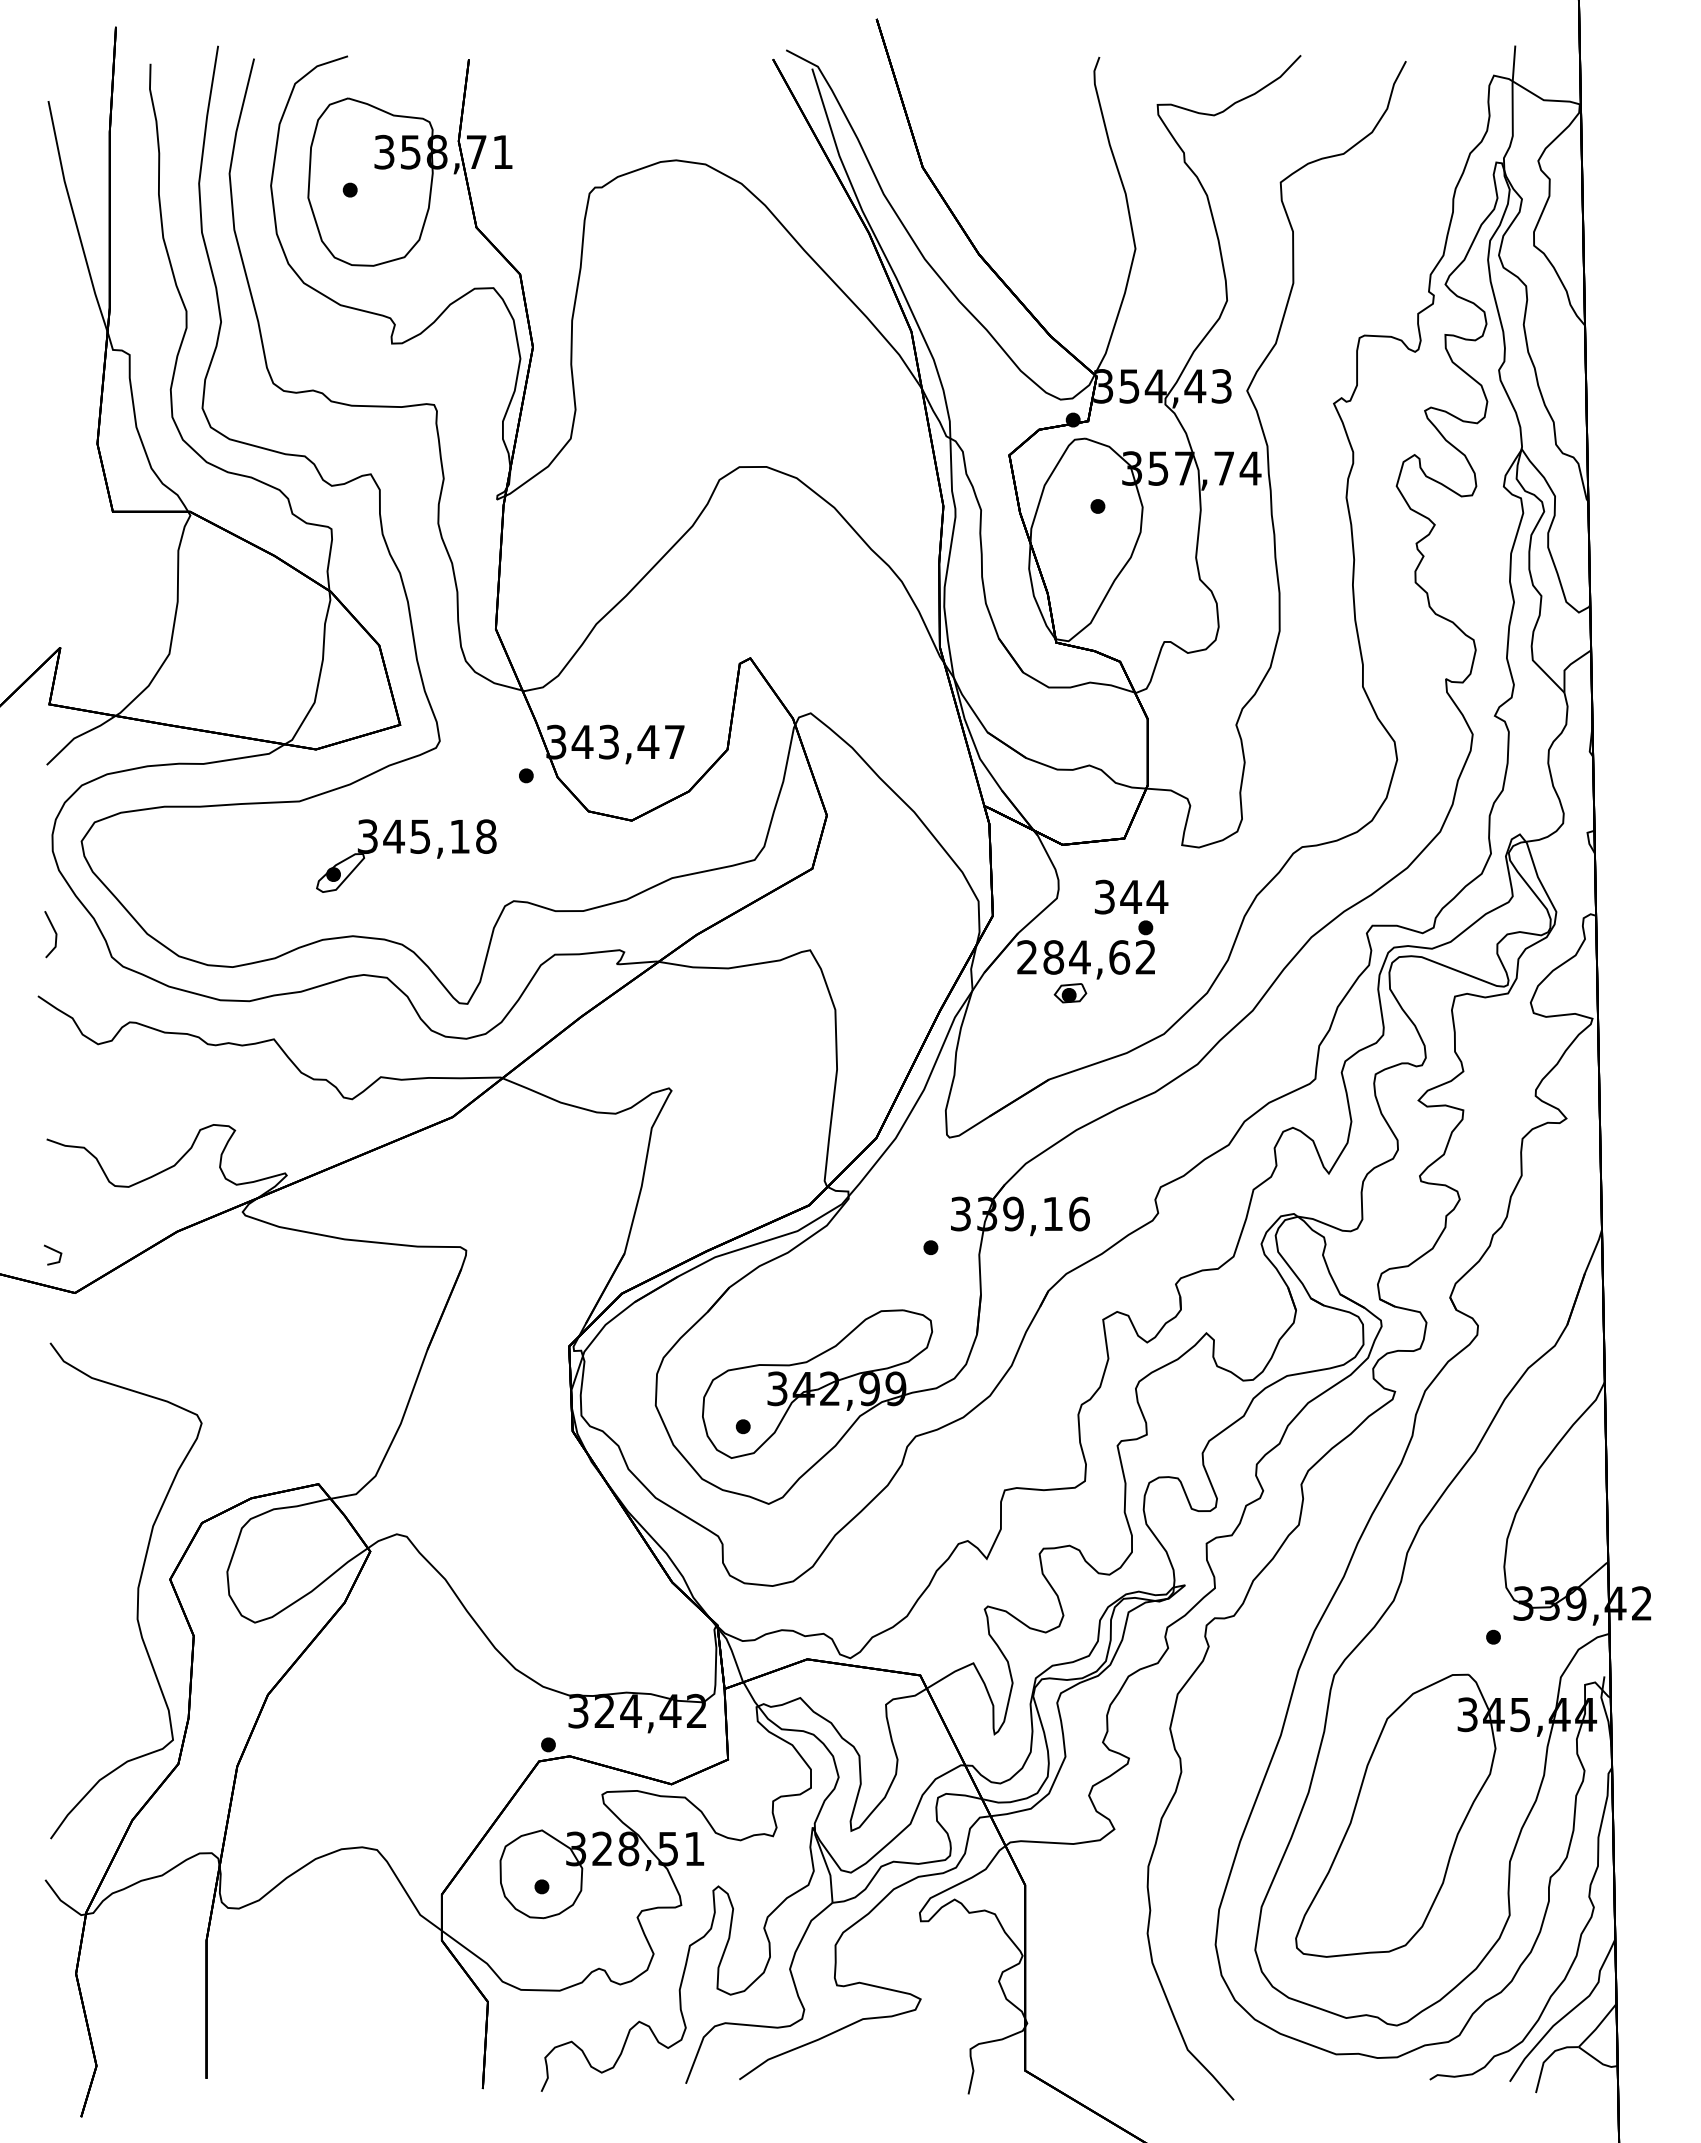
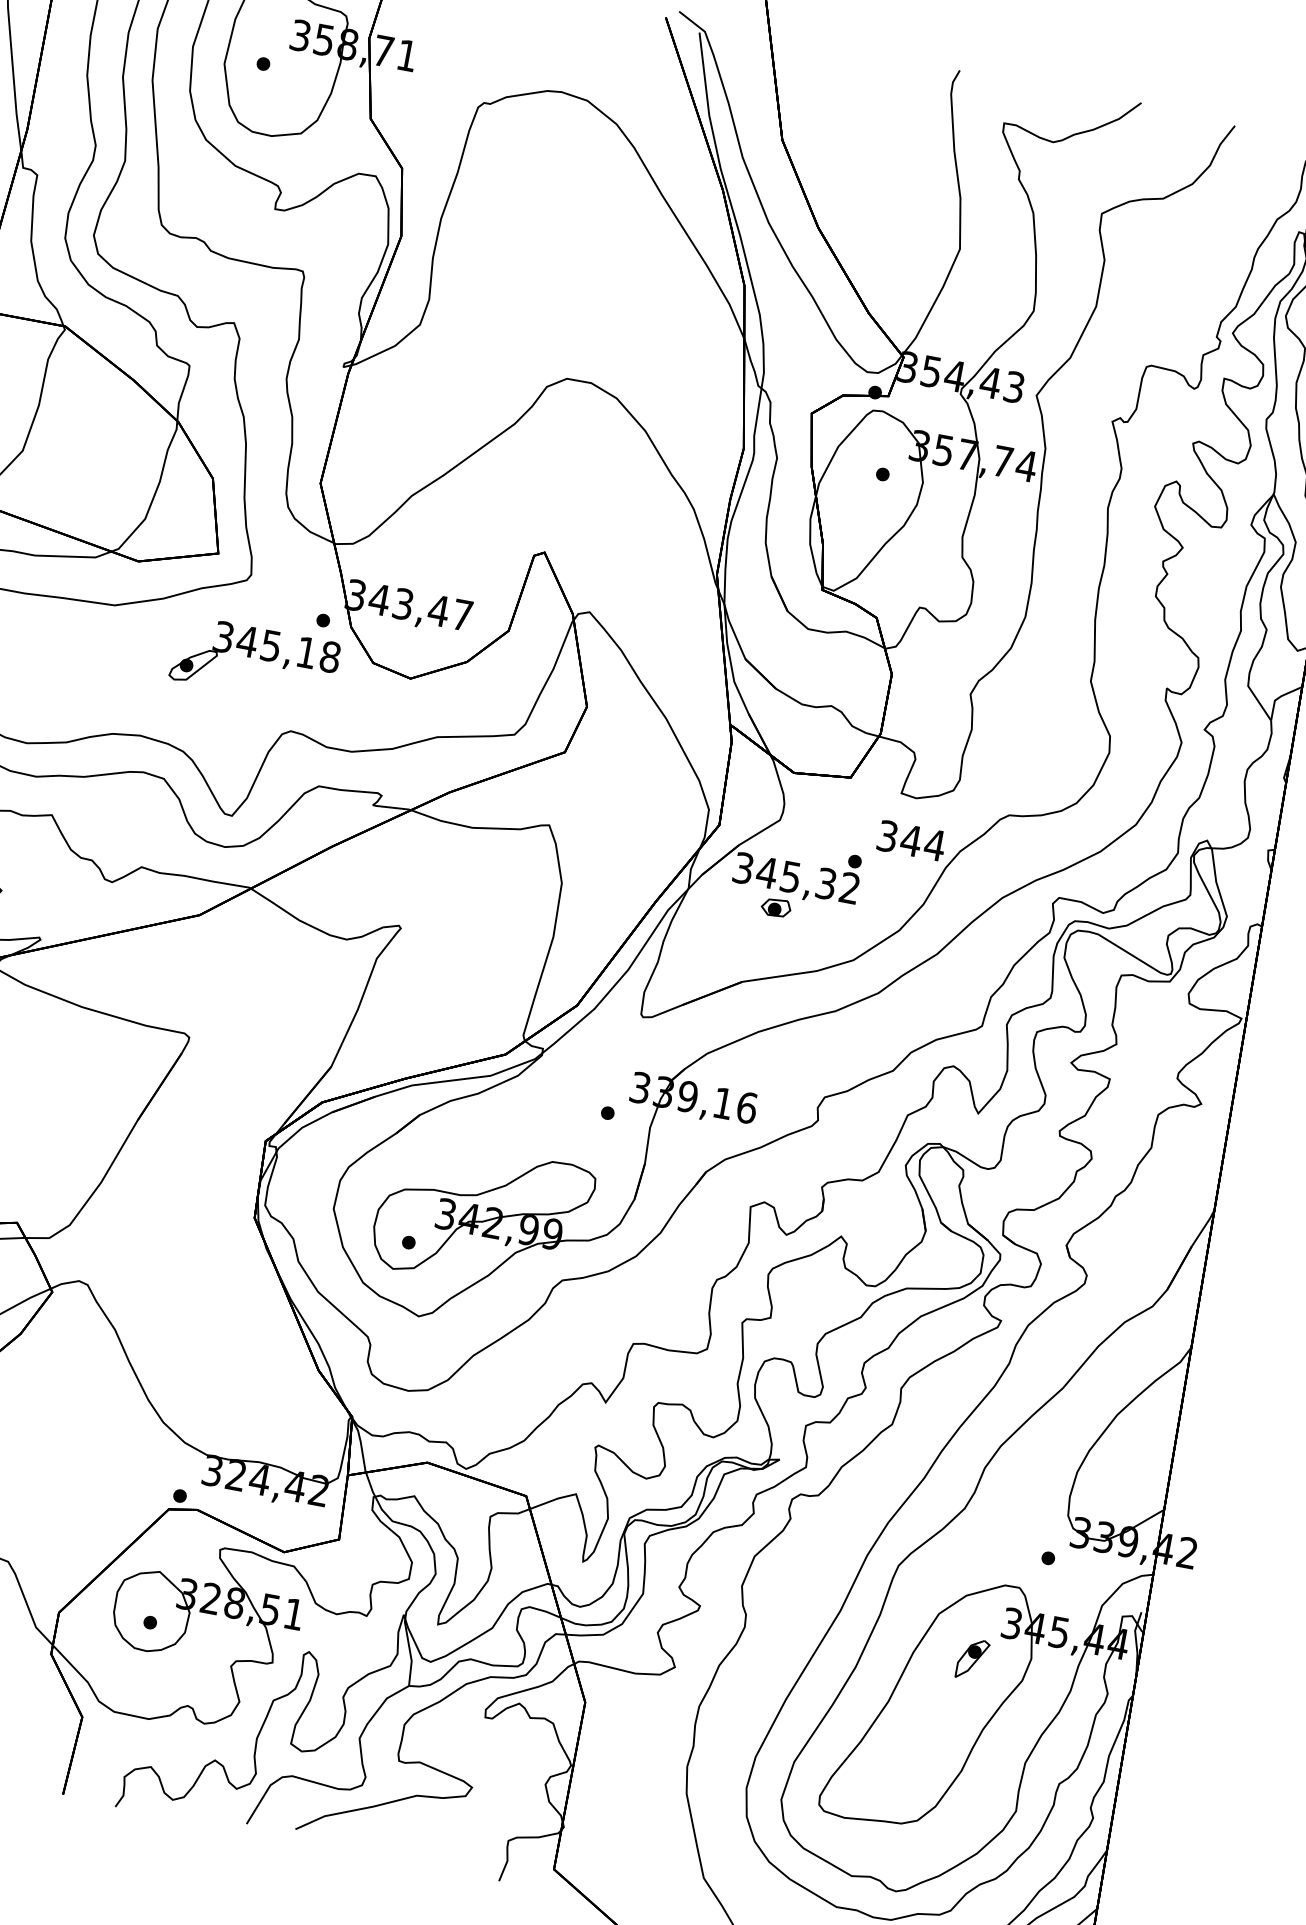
part: (406, 855) -> (255, 660), moved
text: (1131, 896) -> (911, 840), moved
text: (1073, 957) -> (784, 876), 284,62 -> 345,32
part: (1432, 1761) -> (972, 1659), added

